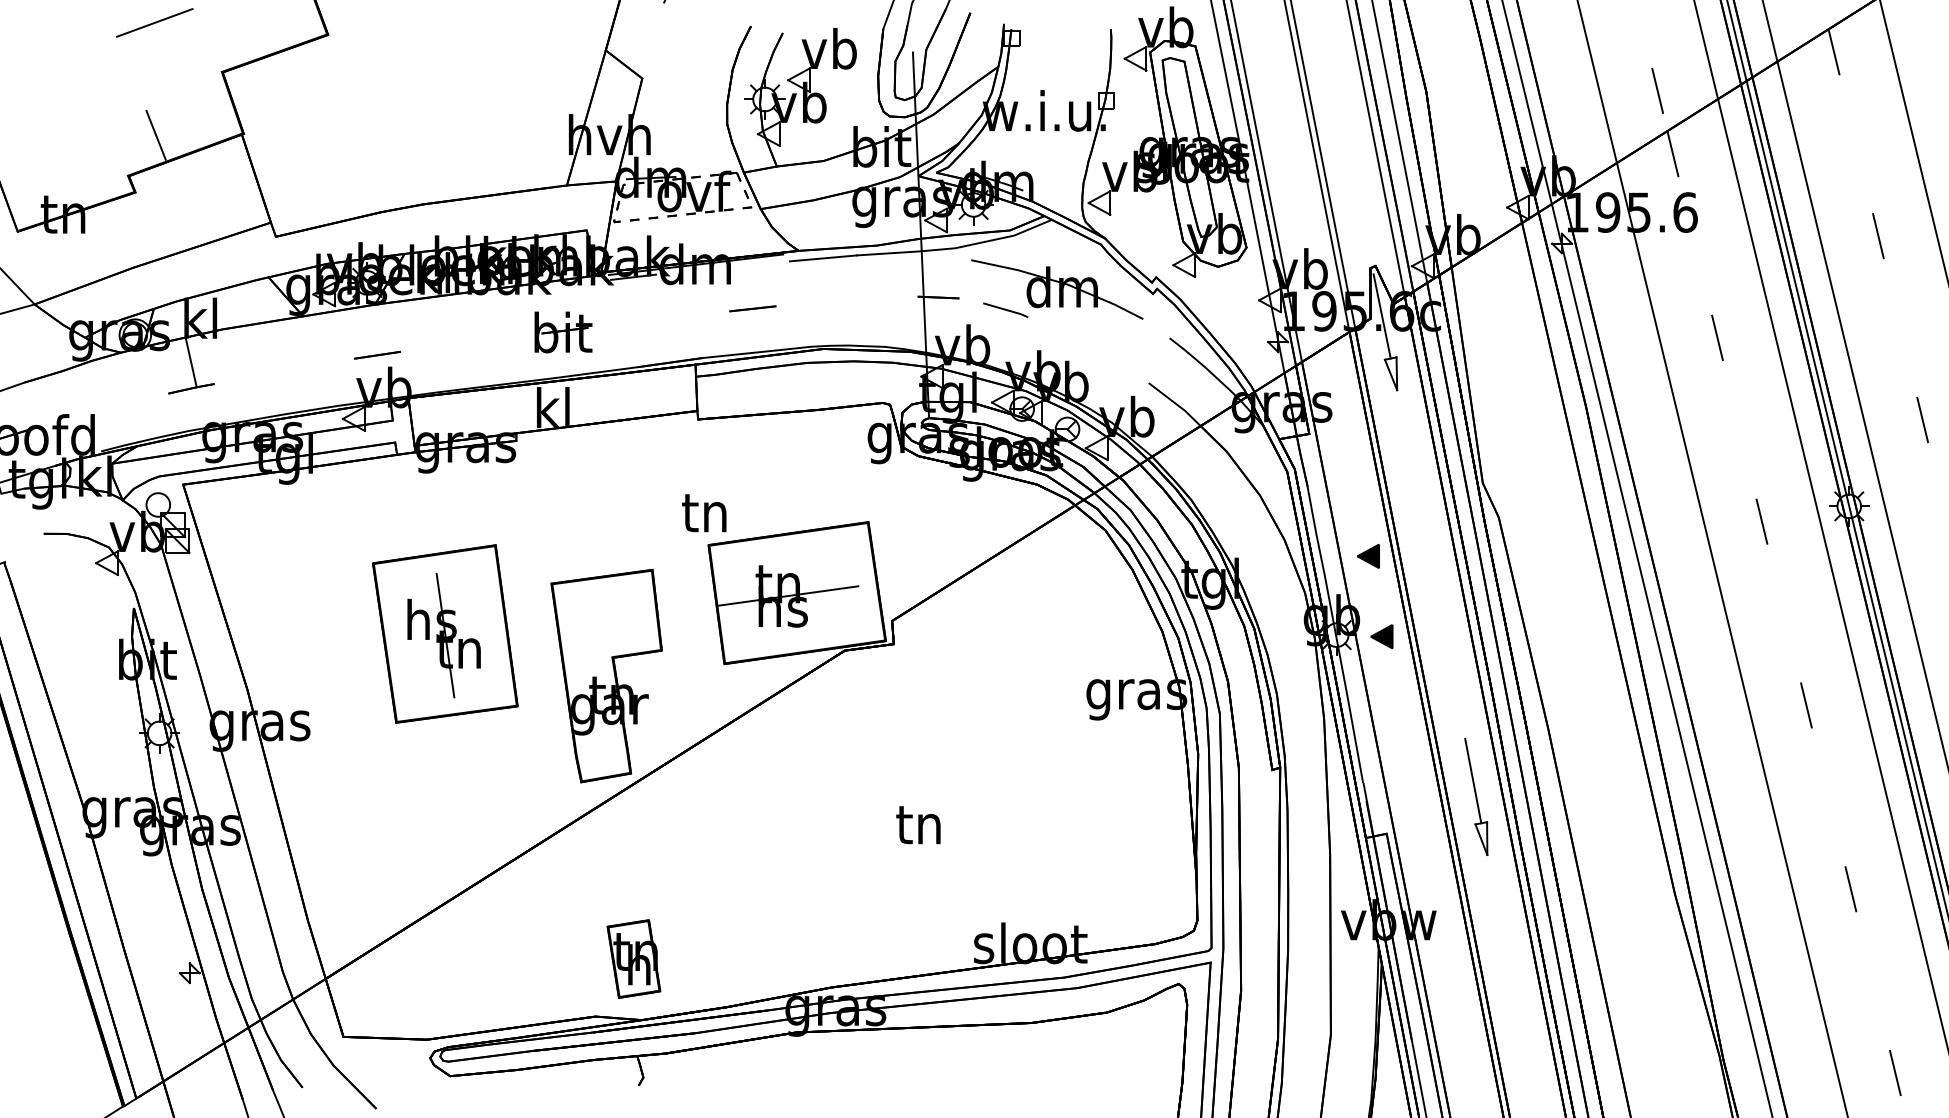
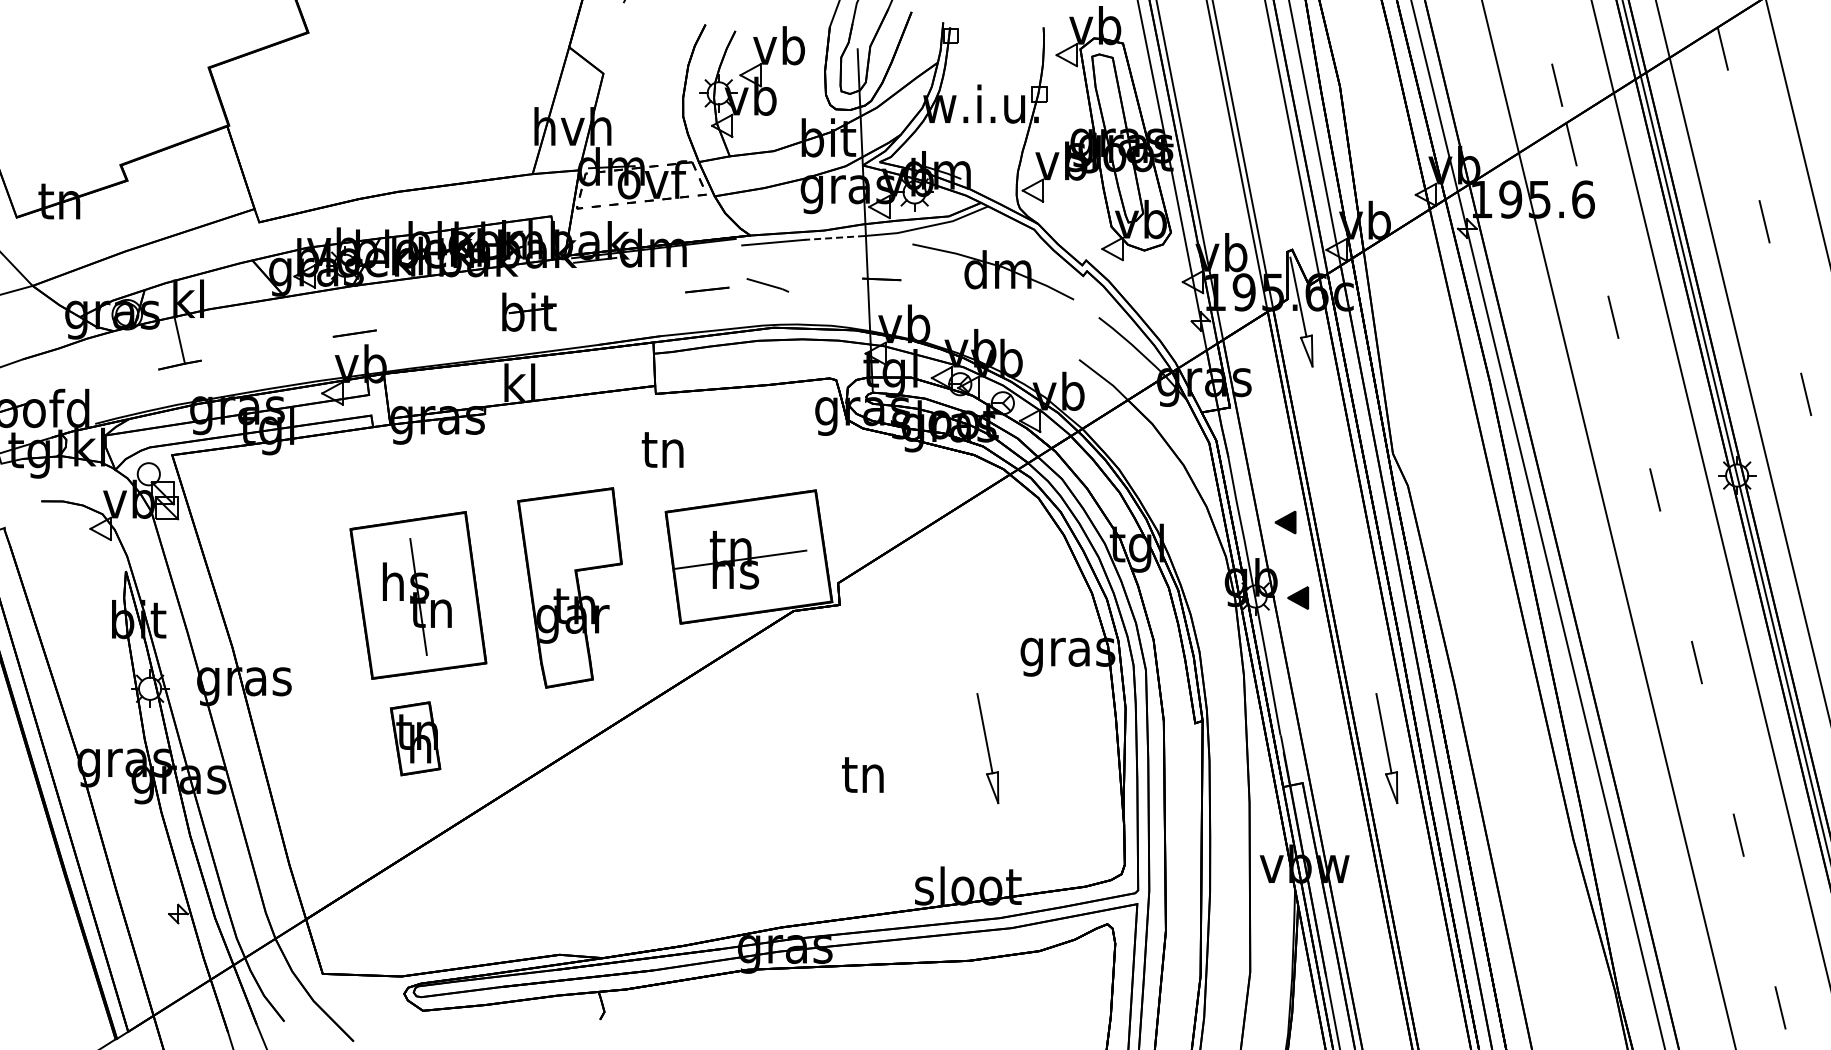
line: (154, 22) -> (145, 21), removed
line: (155, 134) -> (146, 126), removed
line: (889, 252) -> (835, 237), solid -> dashed
line: (1005, 310) -> (767, 285), moved
text: (704, 512) -> (662, 449), moved
part: (606, 675) -> (569, 587), moved
part: (1051, 796) -> (987, 748), added
part: (633, 958) -> (415, 738), moved

